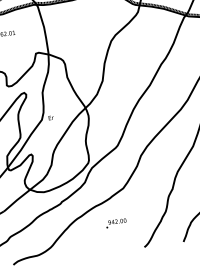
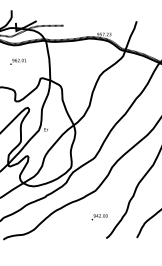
text: (116, 223) -> (99, 217), moved

